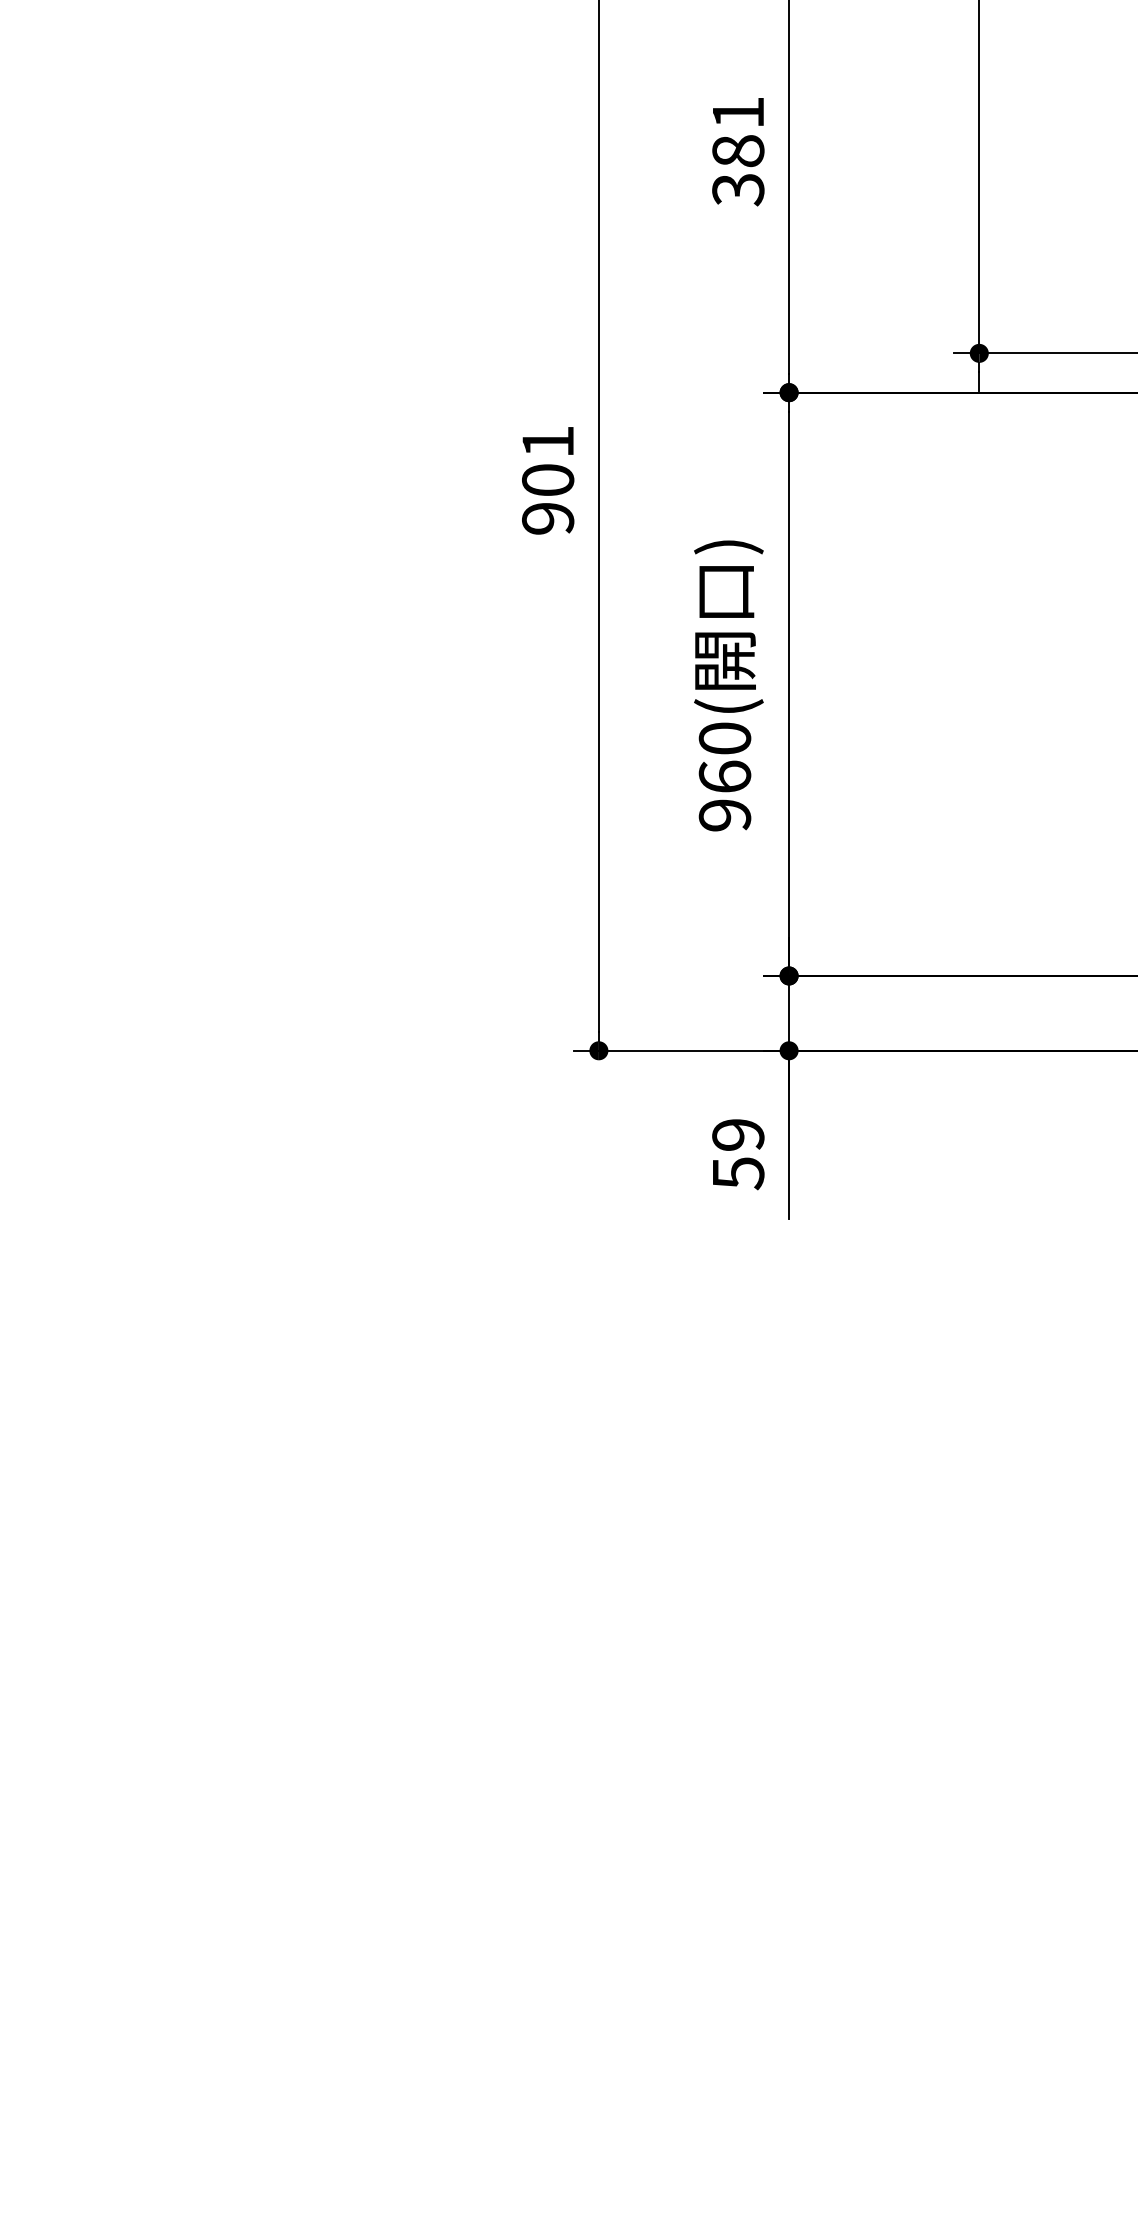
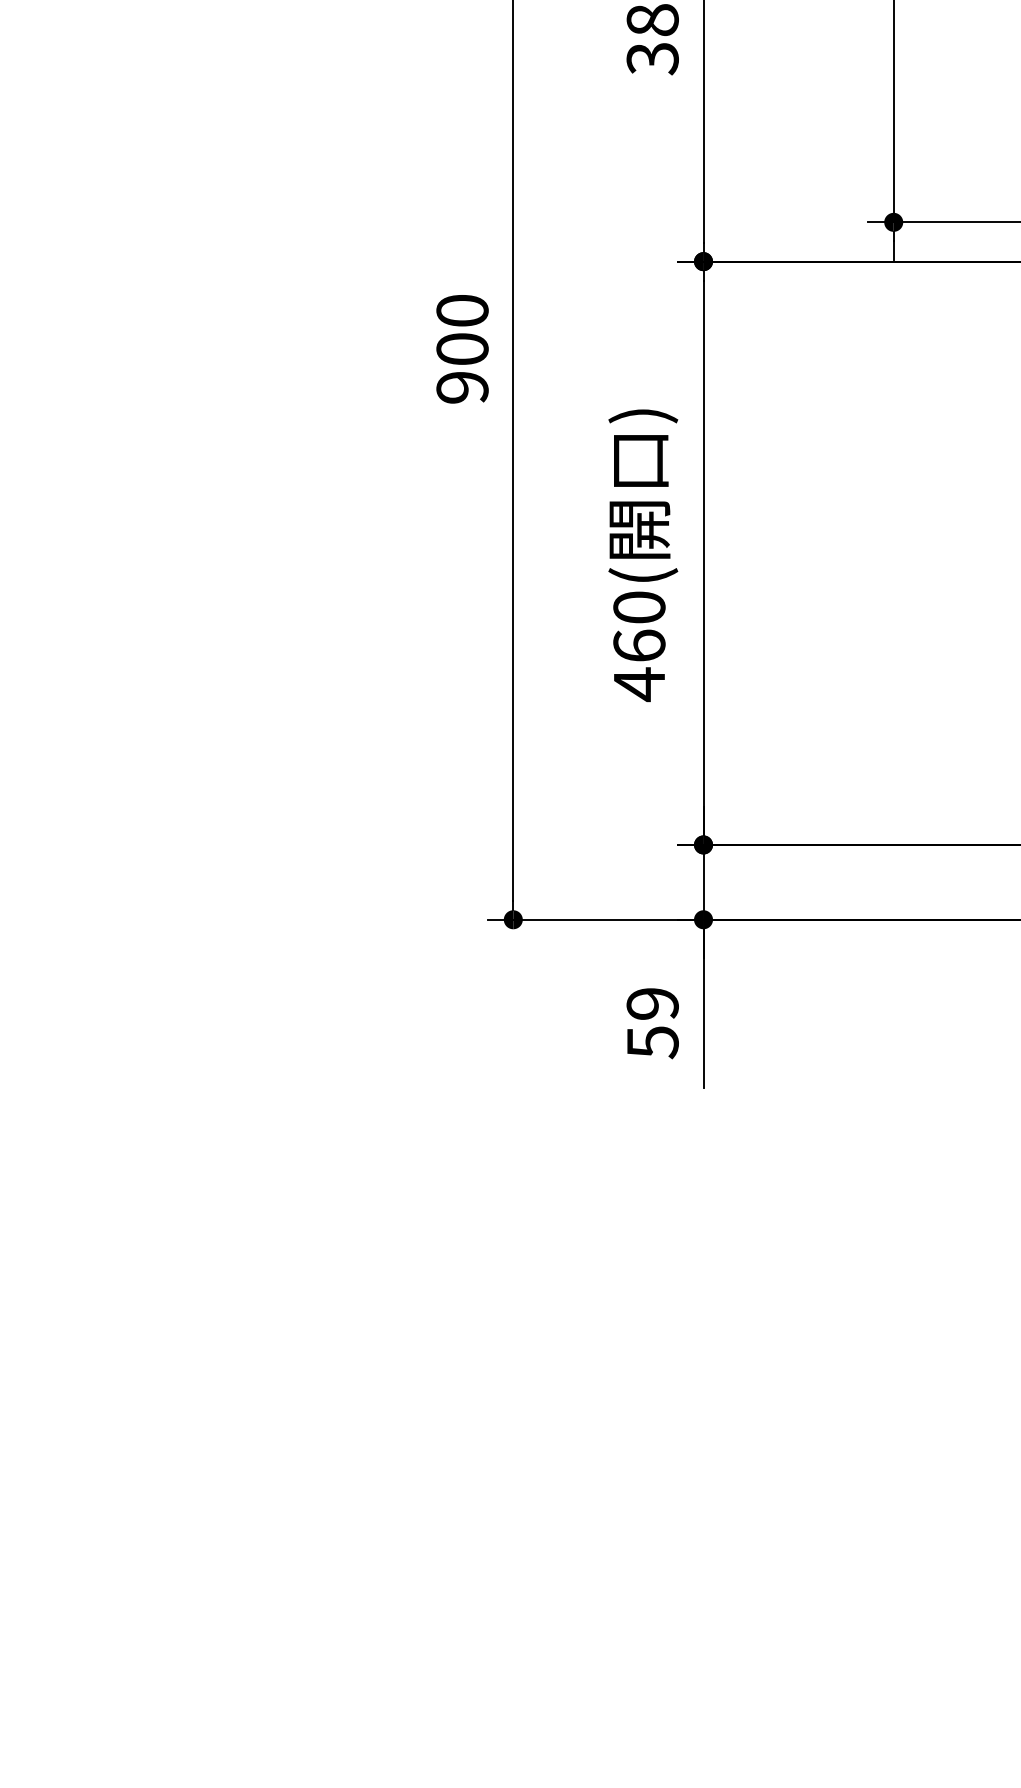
text: (548, 441) -> (462, 310), 901 -> 900
text: (724, 815) -> (638, 684), 960( -> 460(

